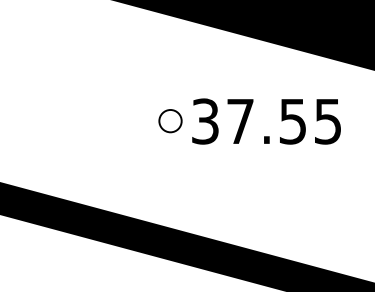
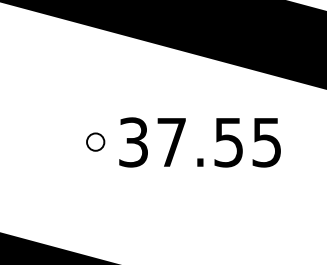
part: (170, 121) -> (95, 142), size x0.71

